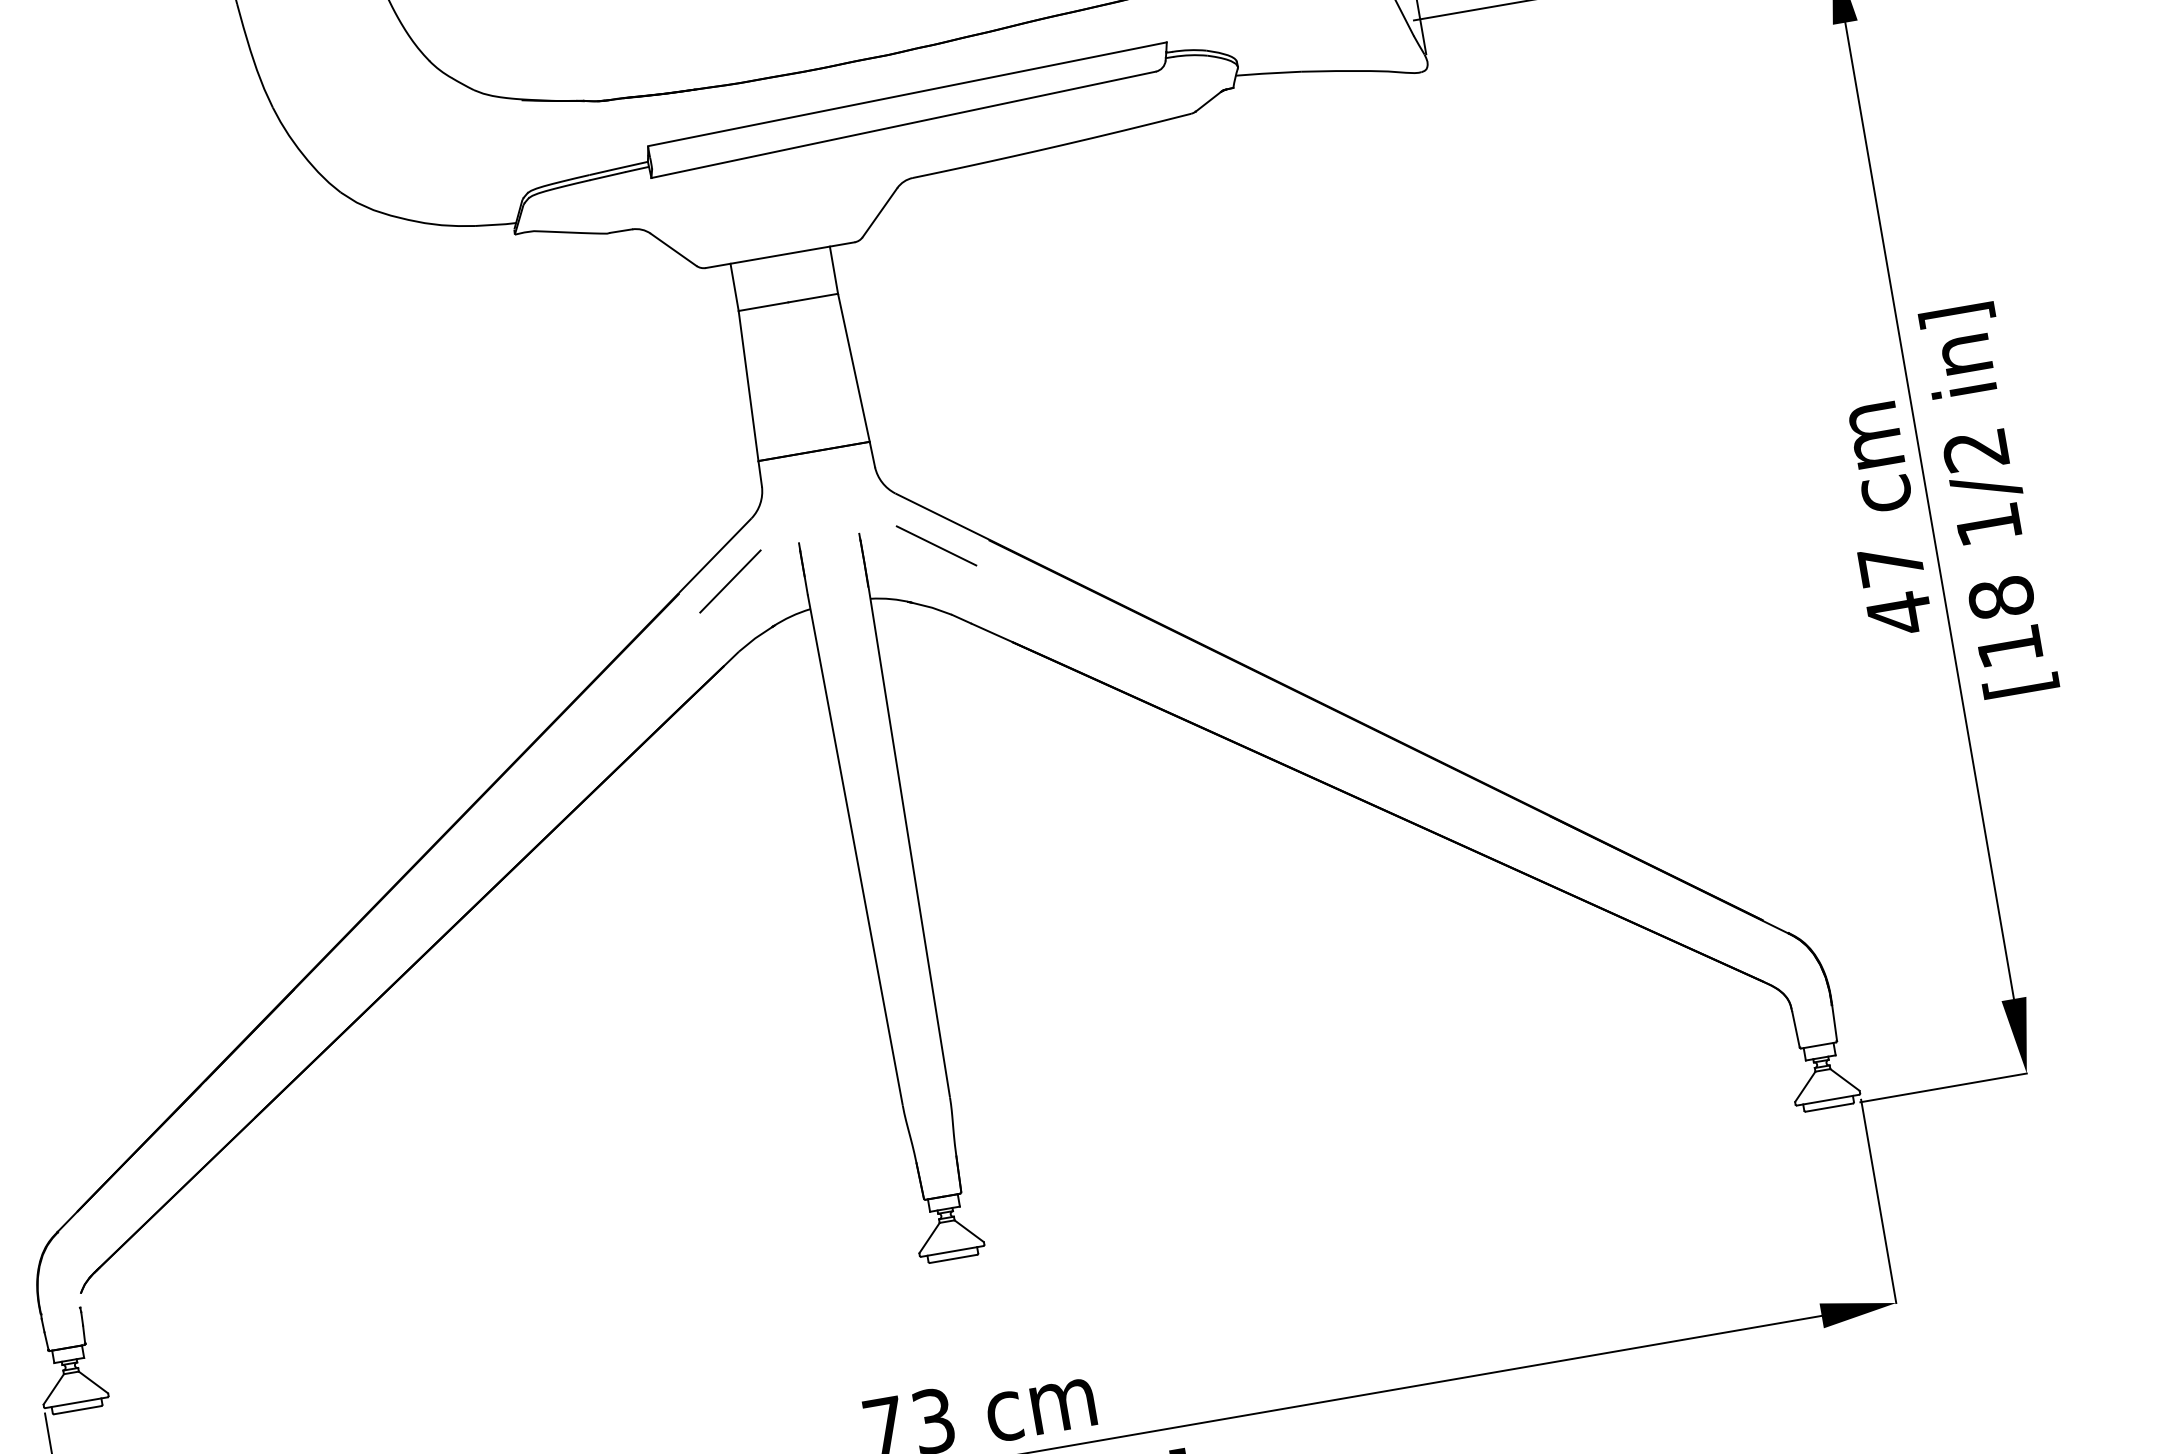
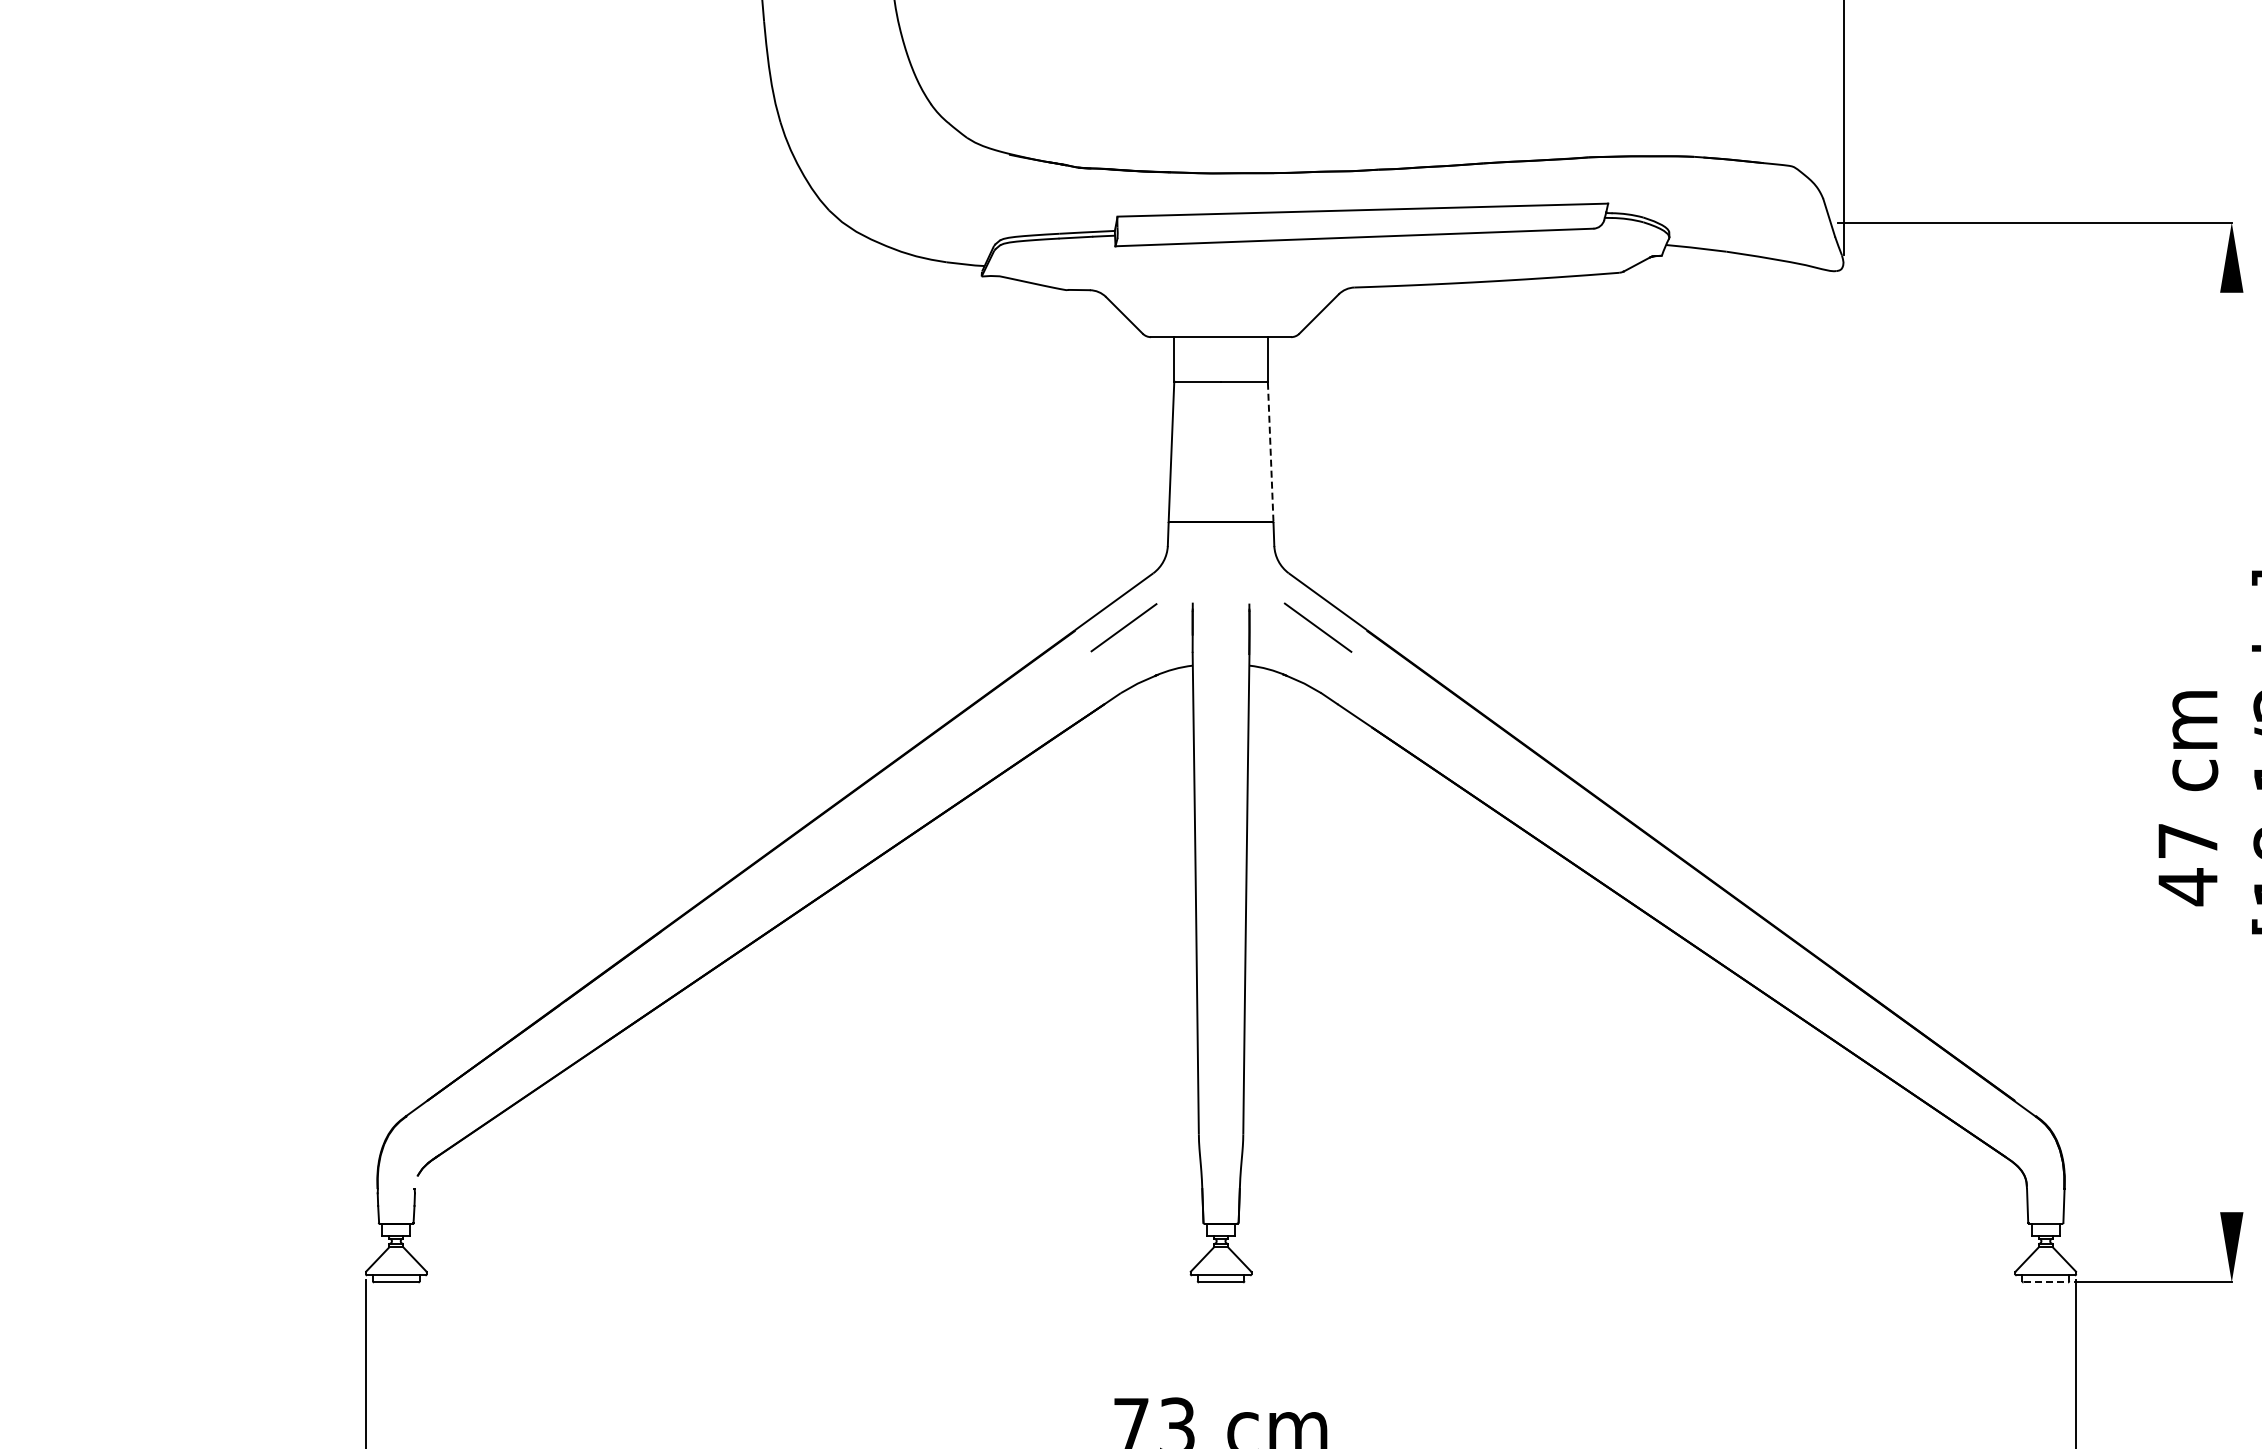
line: (853, 368) -> (1270, 452), solid -> dashed
line: (1929, 510) -> (2231, 752), removed
text: (1883, 519) -> (2188, 798), moved
line: (1830, 1107) -> (2046, 1282), solid -> dashed

